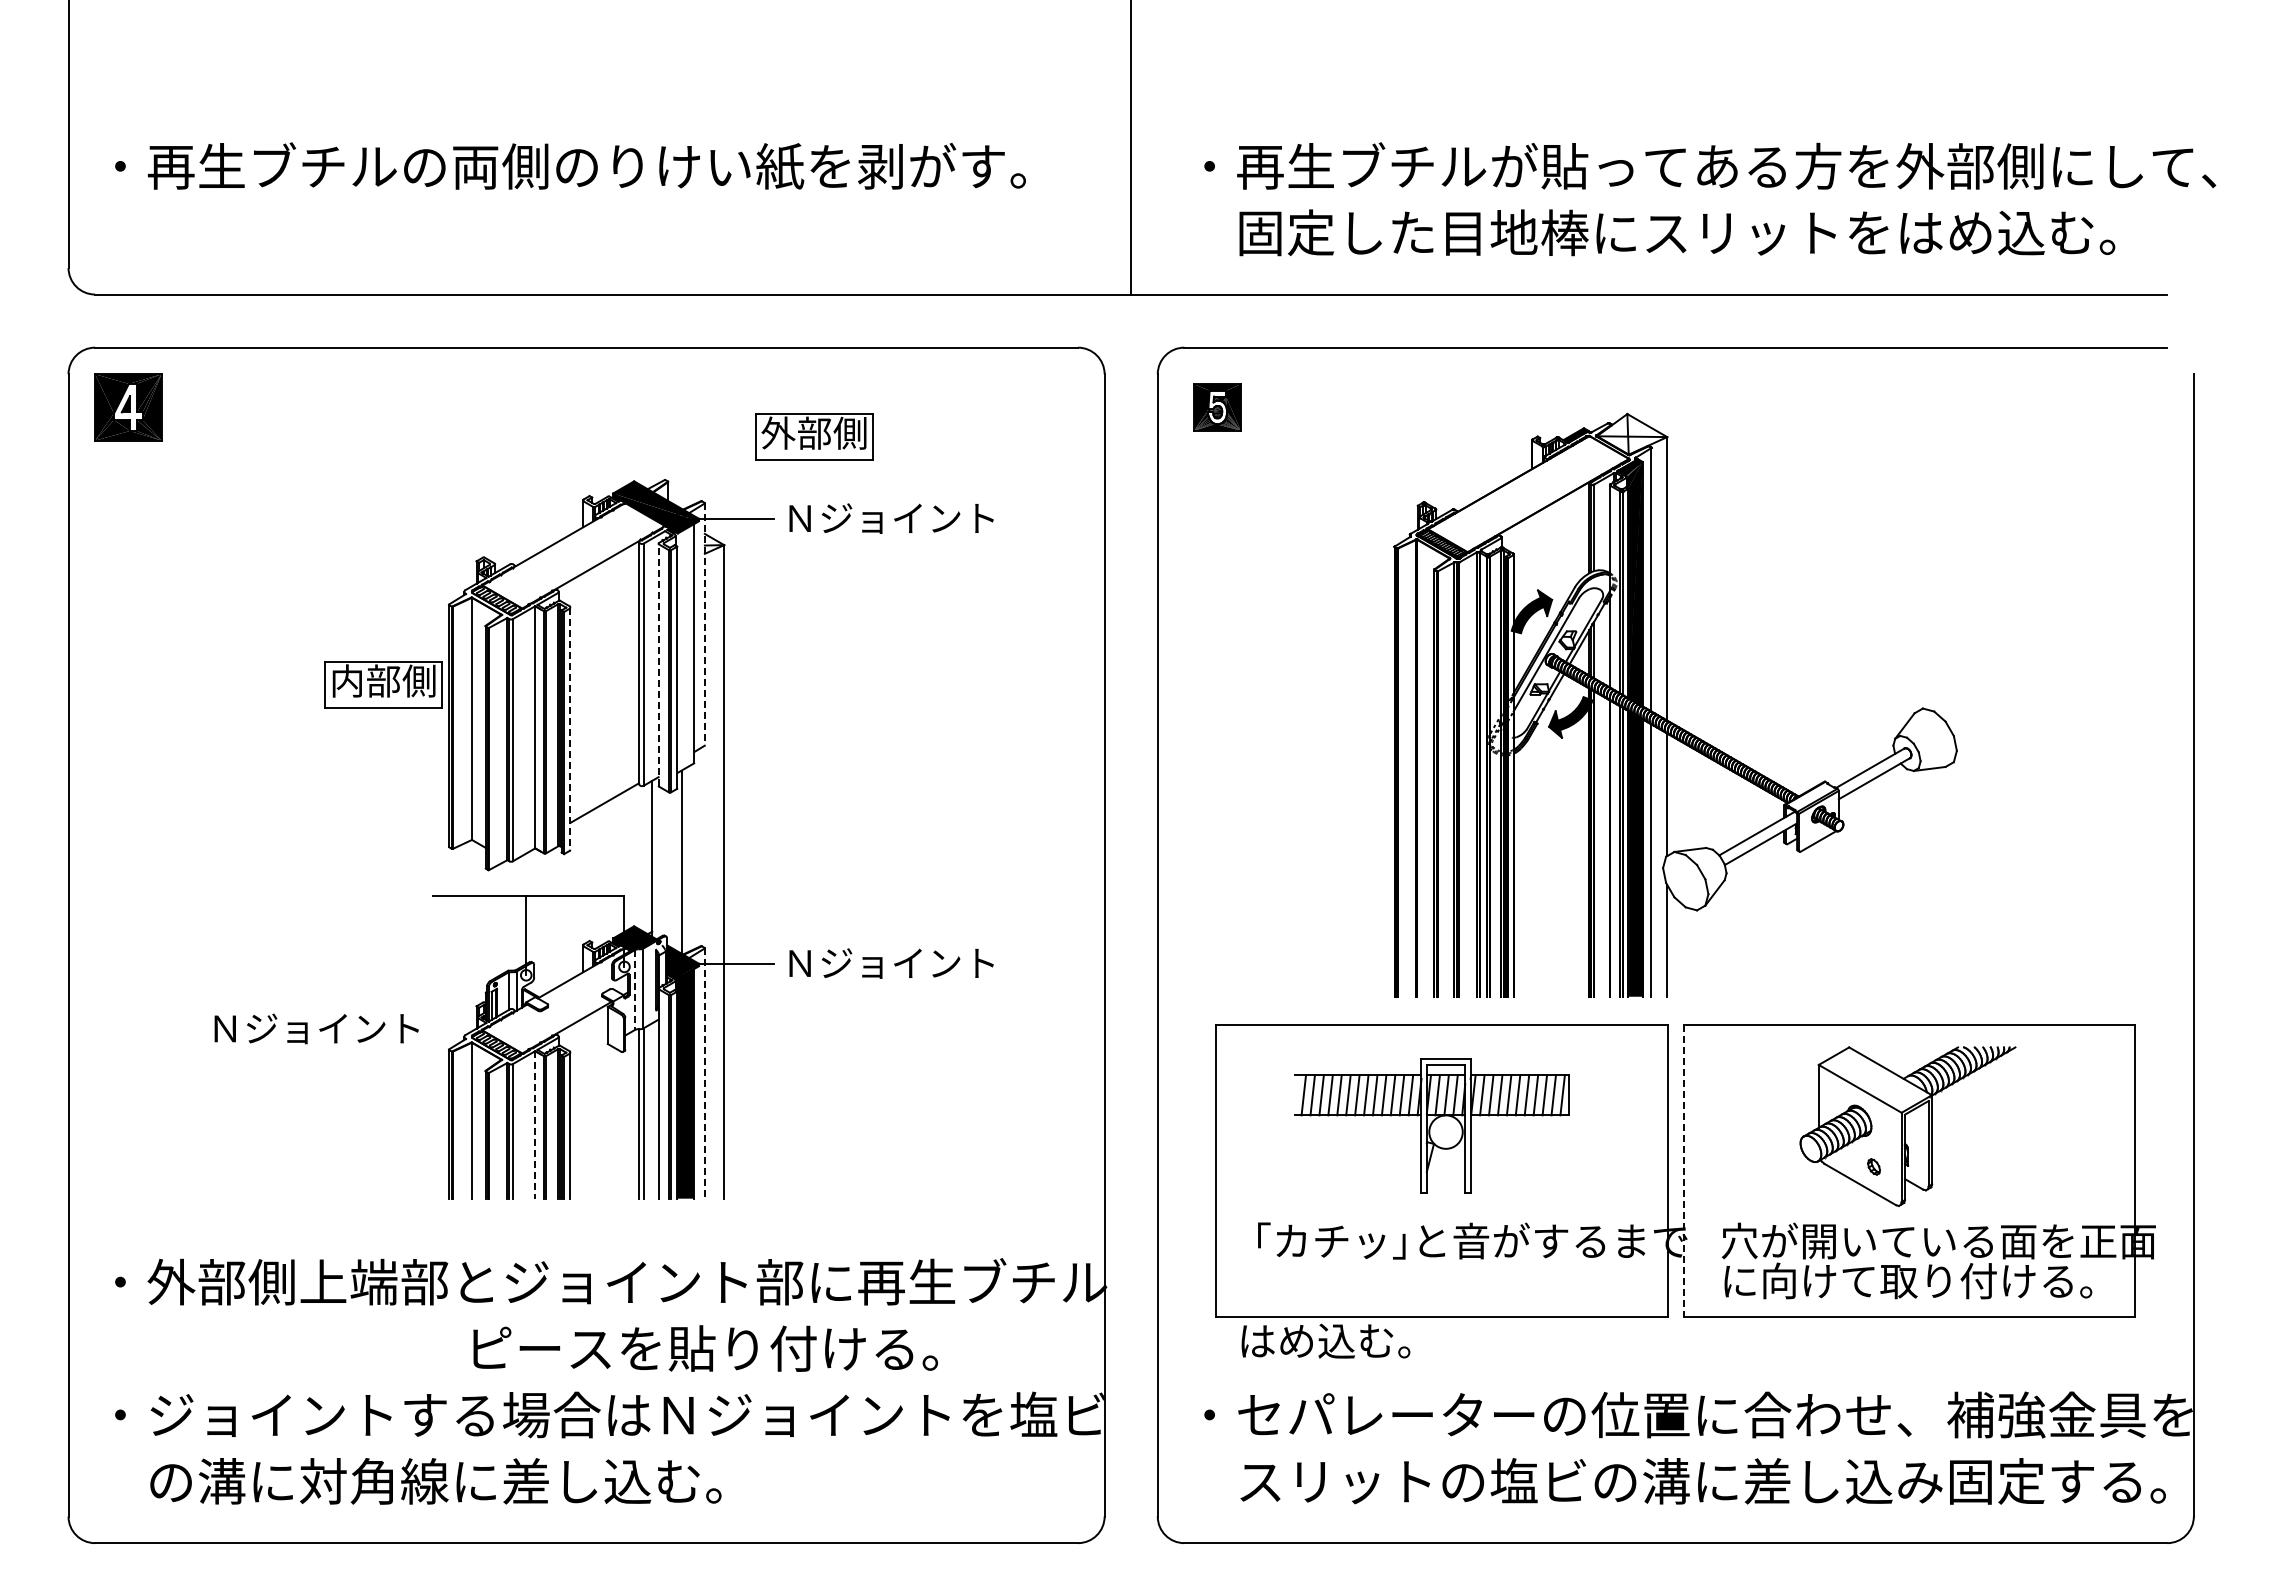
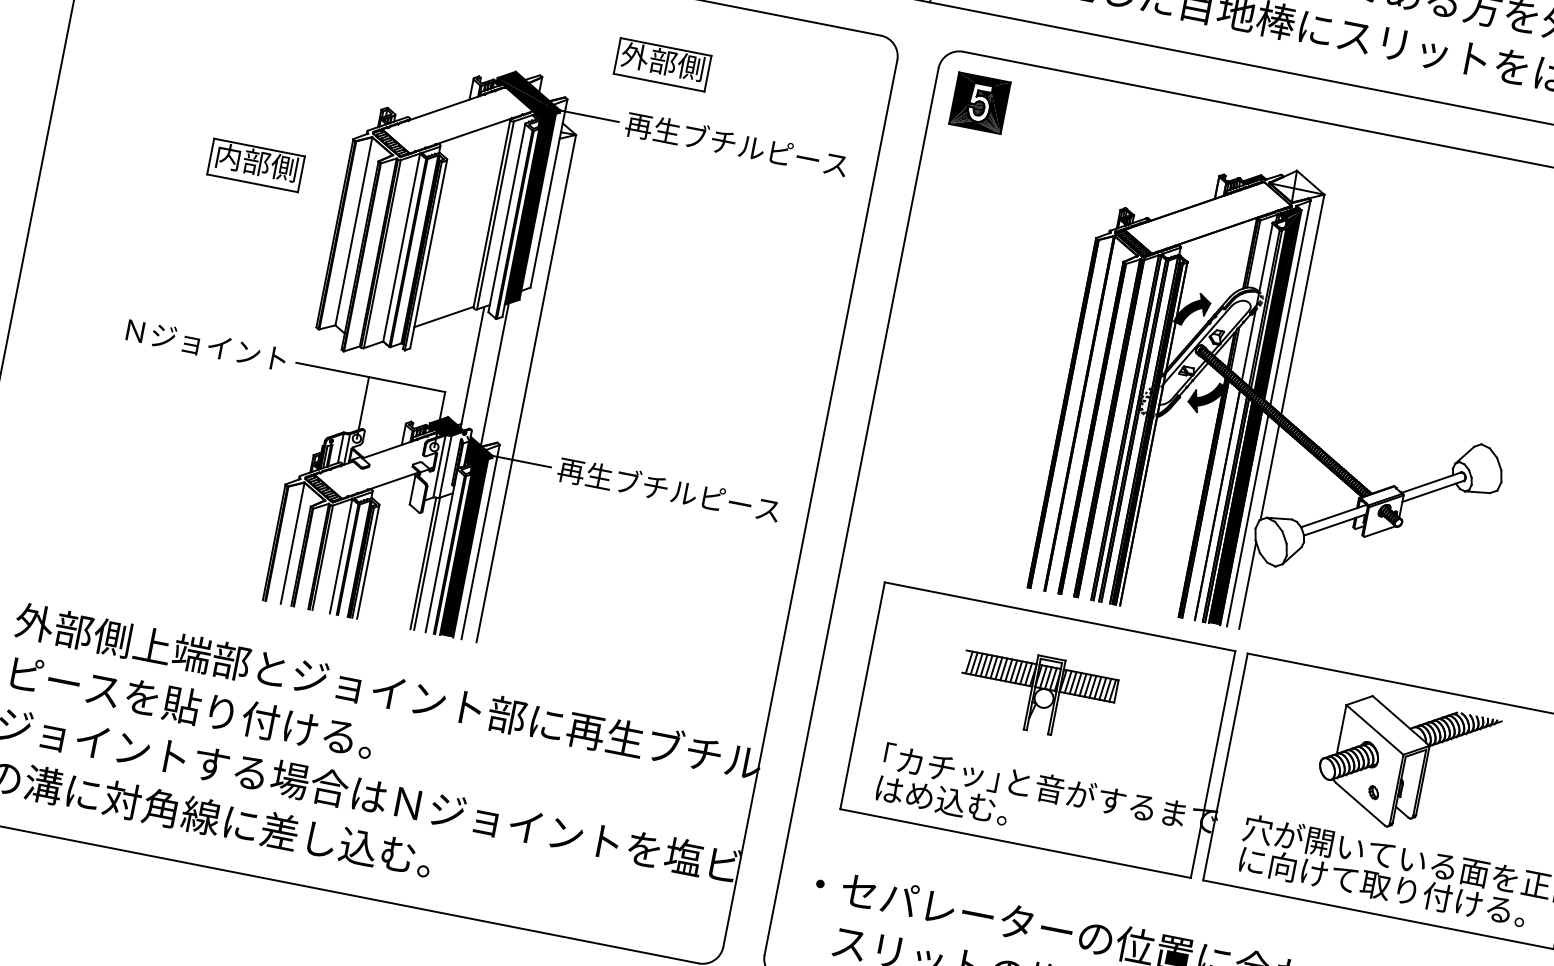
part: (1217, 407) -> (979, 103), size x1.43
text: (925, 517) -> (736, 144), Ｎジョイント -> 再生ブチルピース
line: (704, 624) -> (548, 193), dashed -> solid
fill: (683, 648) -> (528, 208), added
line: (658, 664) -> (506, 217), dashed -> solid
part: (383, 684) -> (256, 165), moved
line: (570, 729) -> (428, 254), dashed -> solid
text: (925, 962) -> (668, 489), Ｎジョイント -> 再生ブチルピース
line: (635, 989) -> (439, 466), dashed -> solid
text: (316, 1028) -> (206, 344), moved
line: (704, 1073) -> (480, 542), dashed -> solid
line: (535, 1124) -> (341, 555), dashed -> solid
part: (1431, 1125) -> (1036, 693), size x0.71
line: (1683, 1171) -> (1225, 767), dashed -> solid
text: (1325, 1340) -> (942, 799), moved
text: (705, 1348) -> (192, 707), moved

